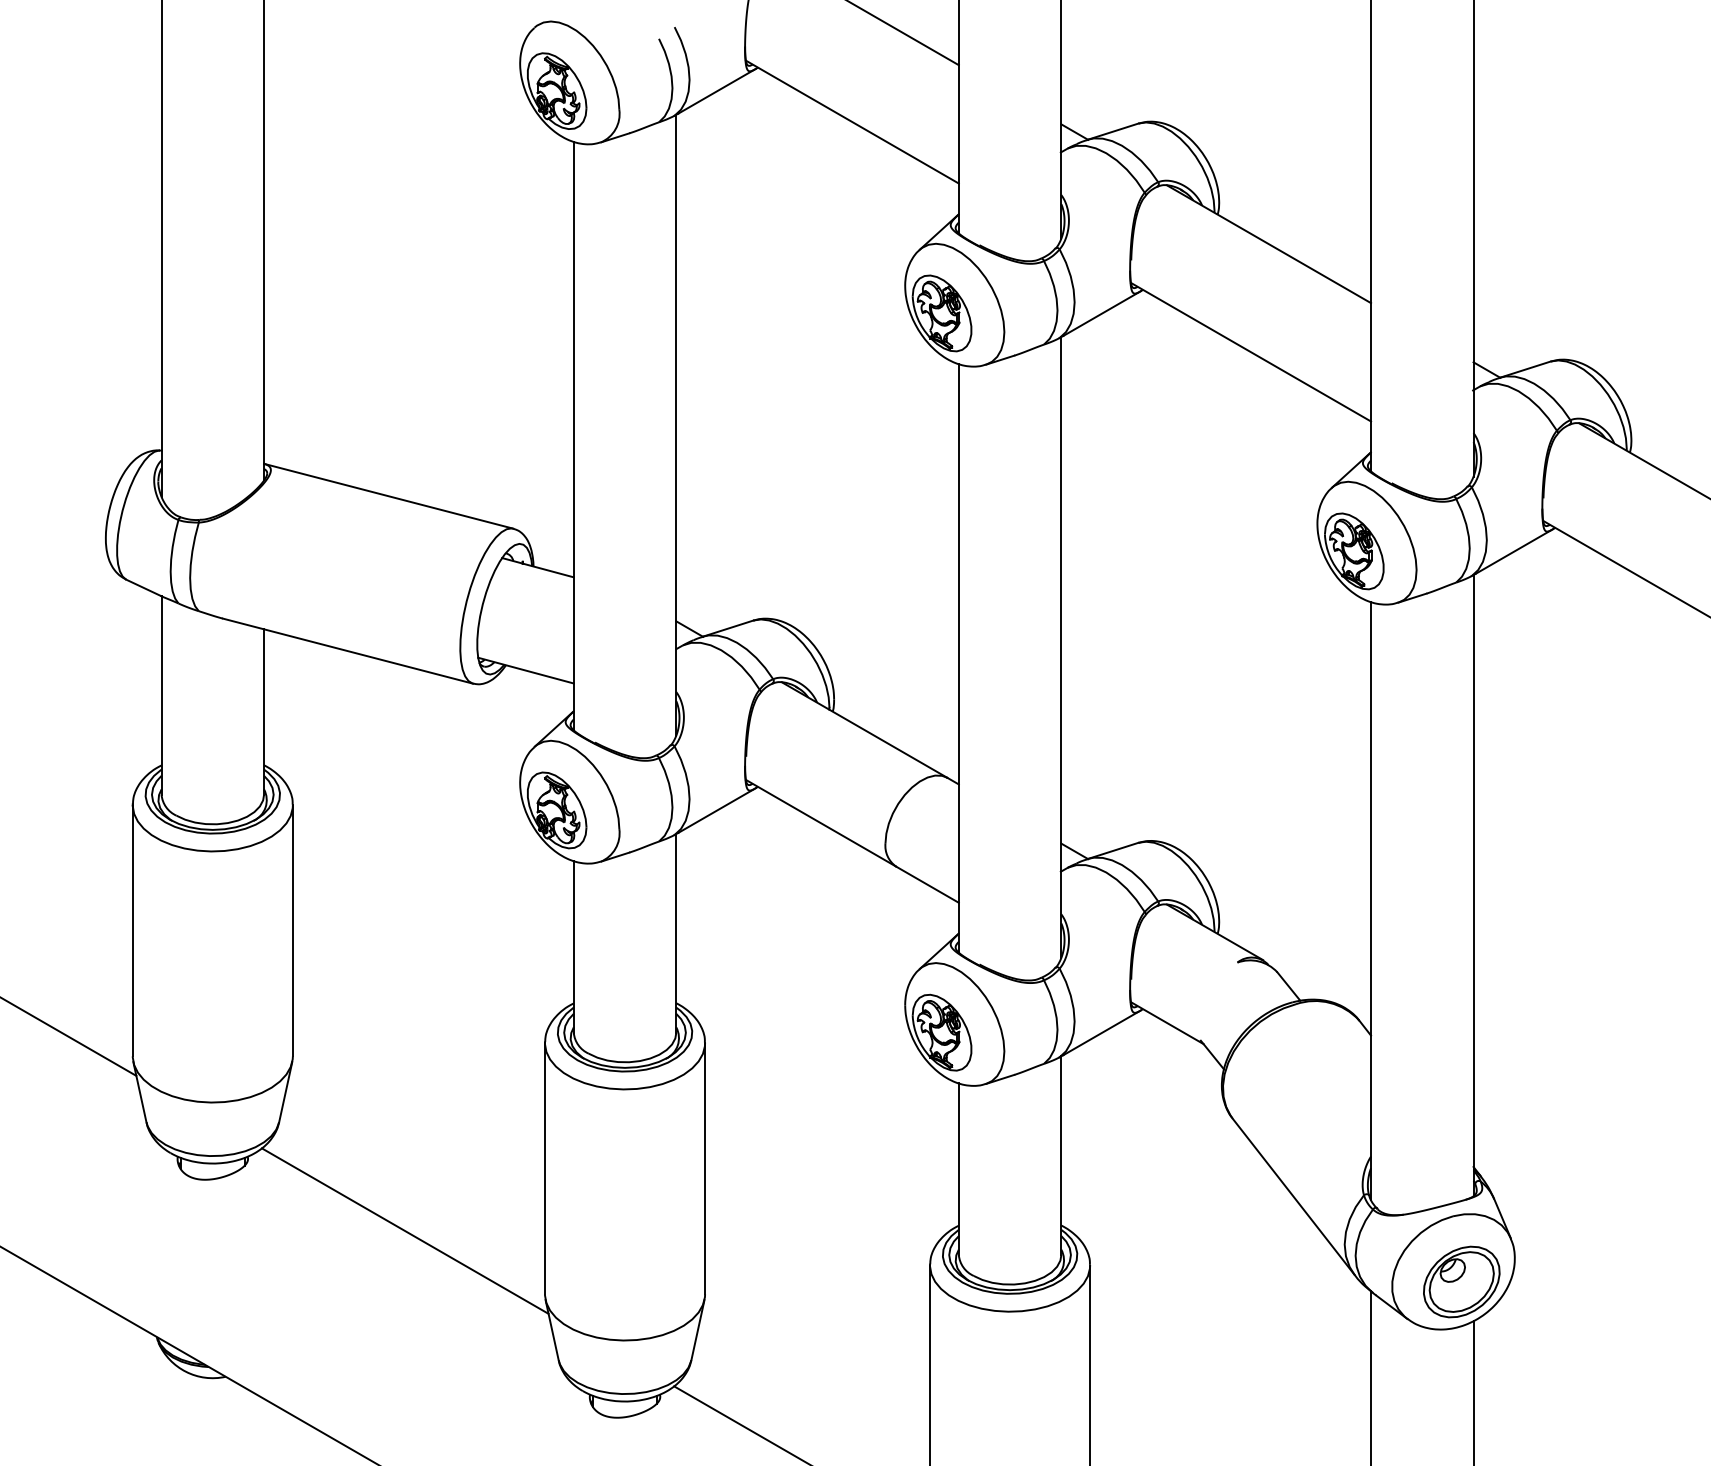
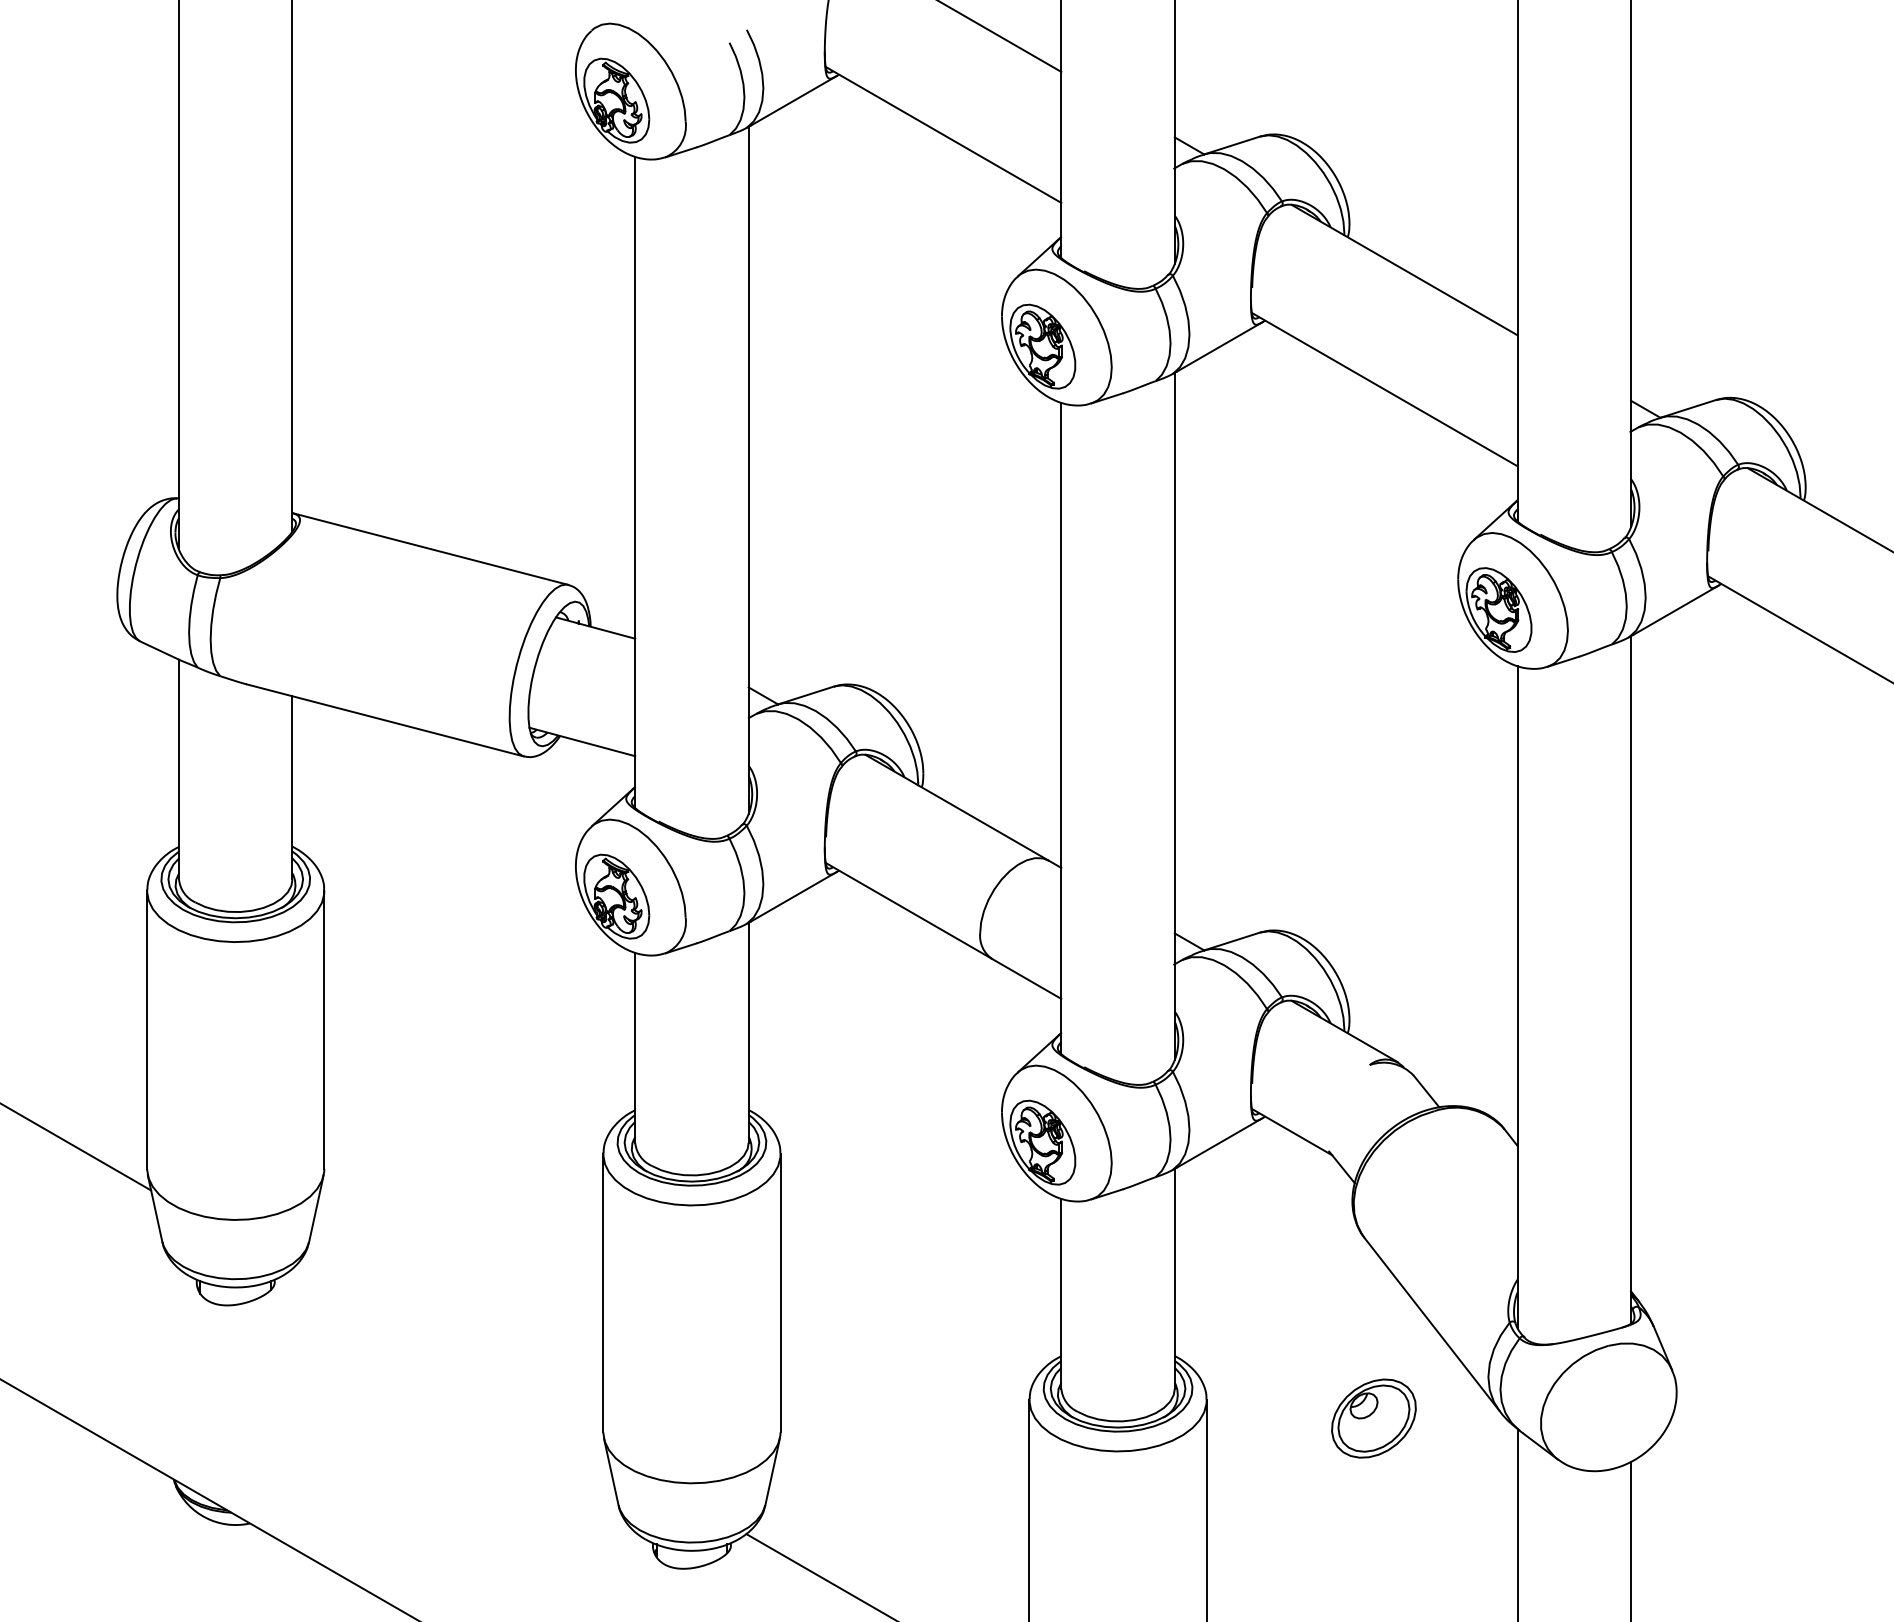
line: (405, 1230) -> (448, 1361), removed
part: (1461, 1281) -> (1373, 1418), moved

